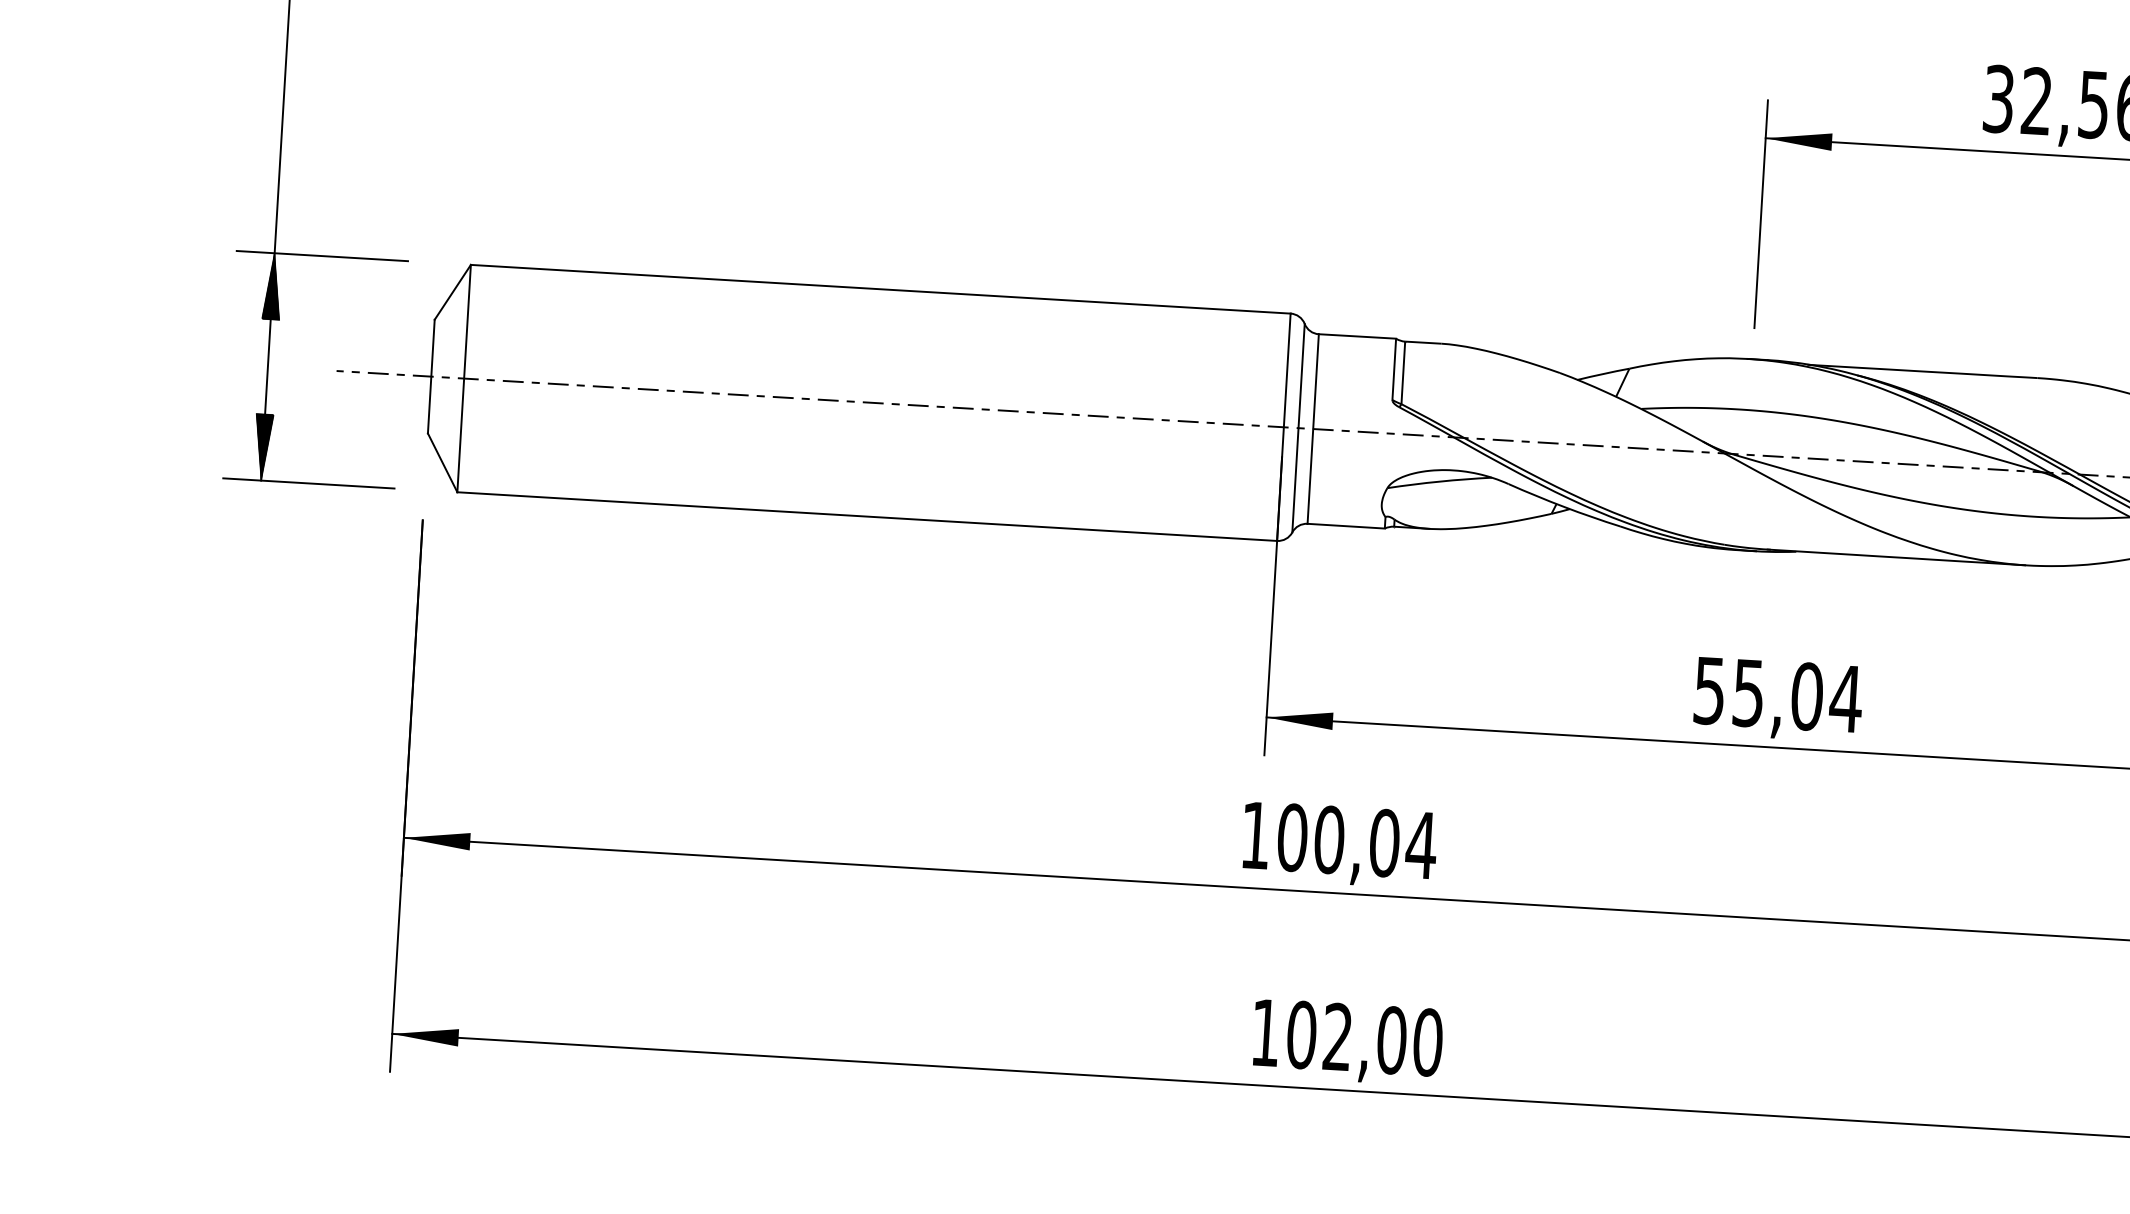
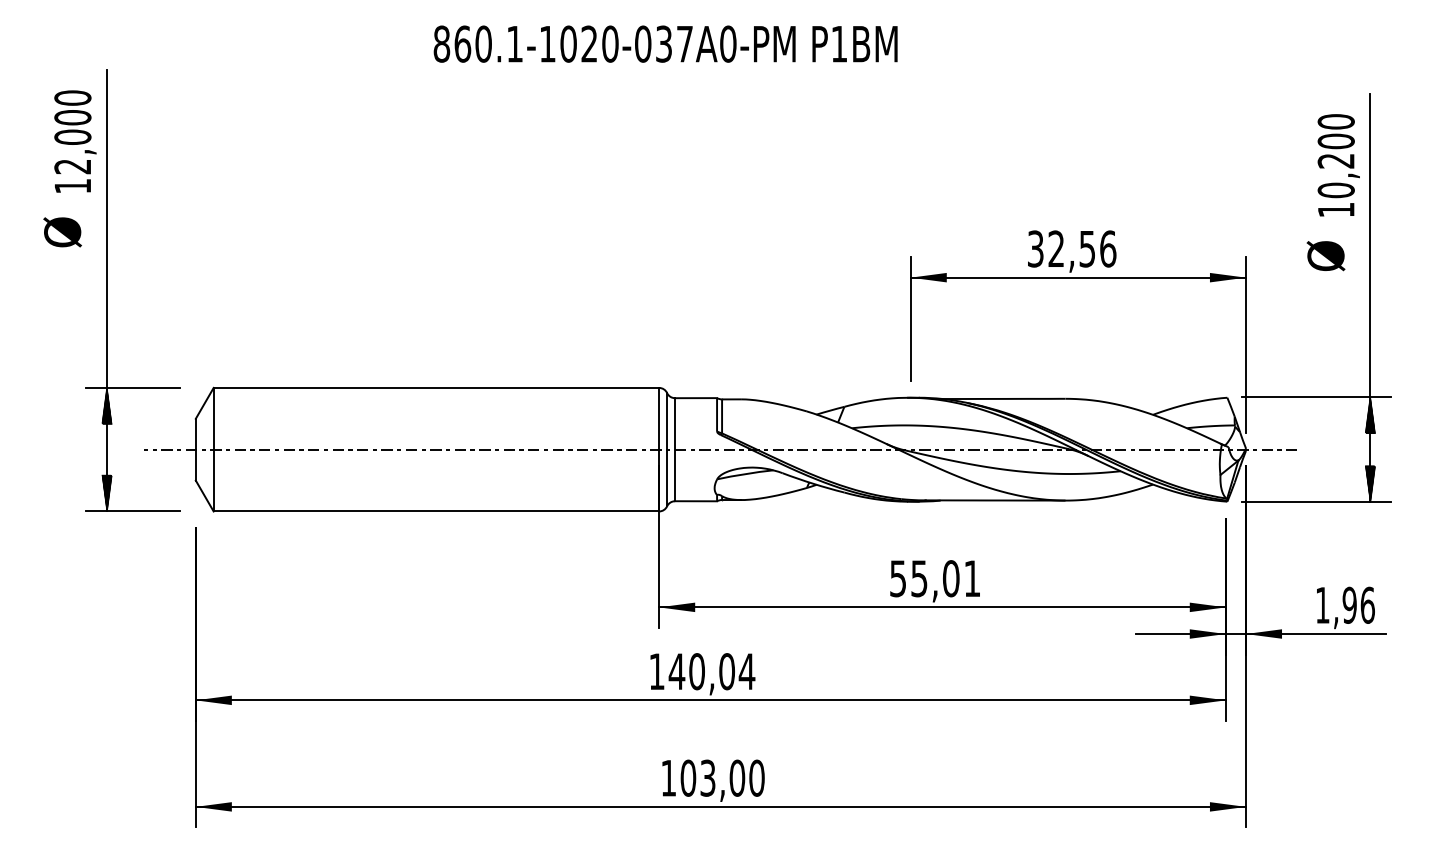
text: (1846, 698) -> (972, 578), 55,04 -> 55,01
text: (1291, 837) -> (676, 671), 100,04 -> 140,04
text: (1336, 1037) -> (707, 778), 102,00 -> 103,00

